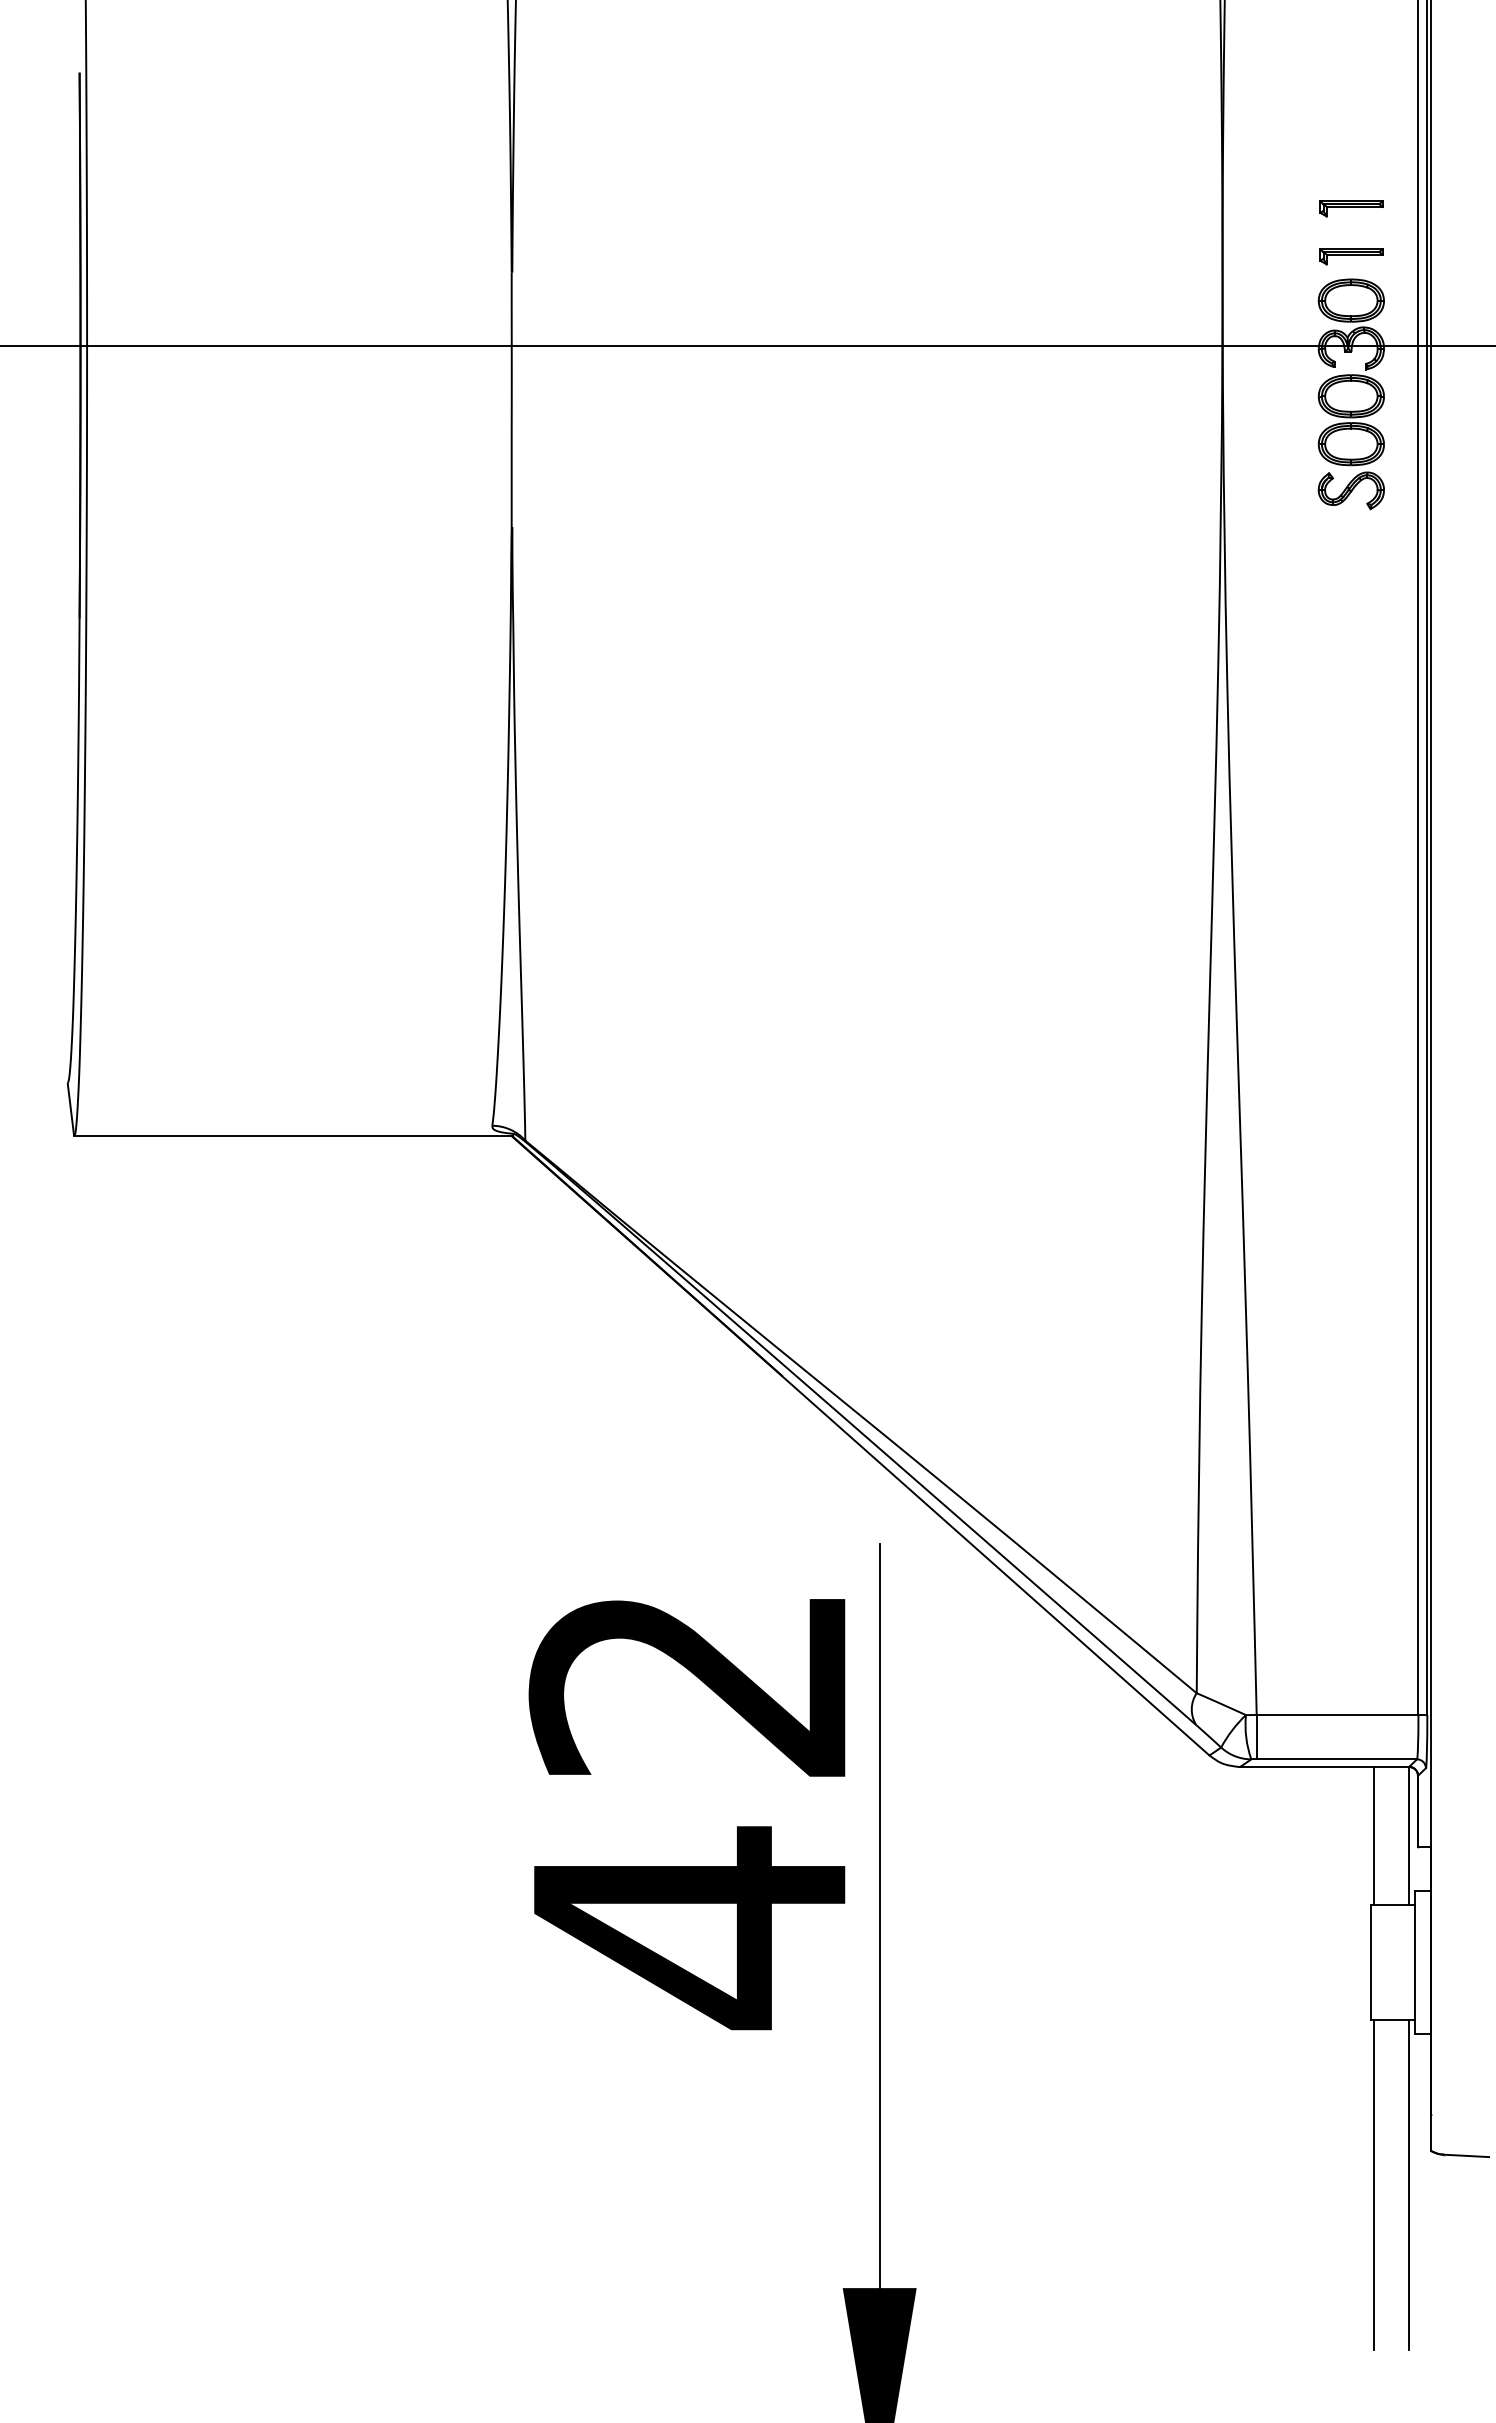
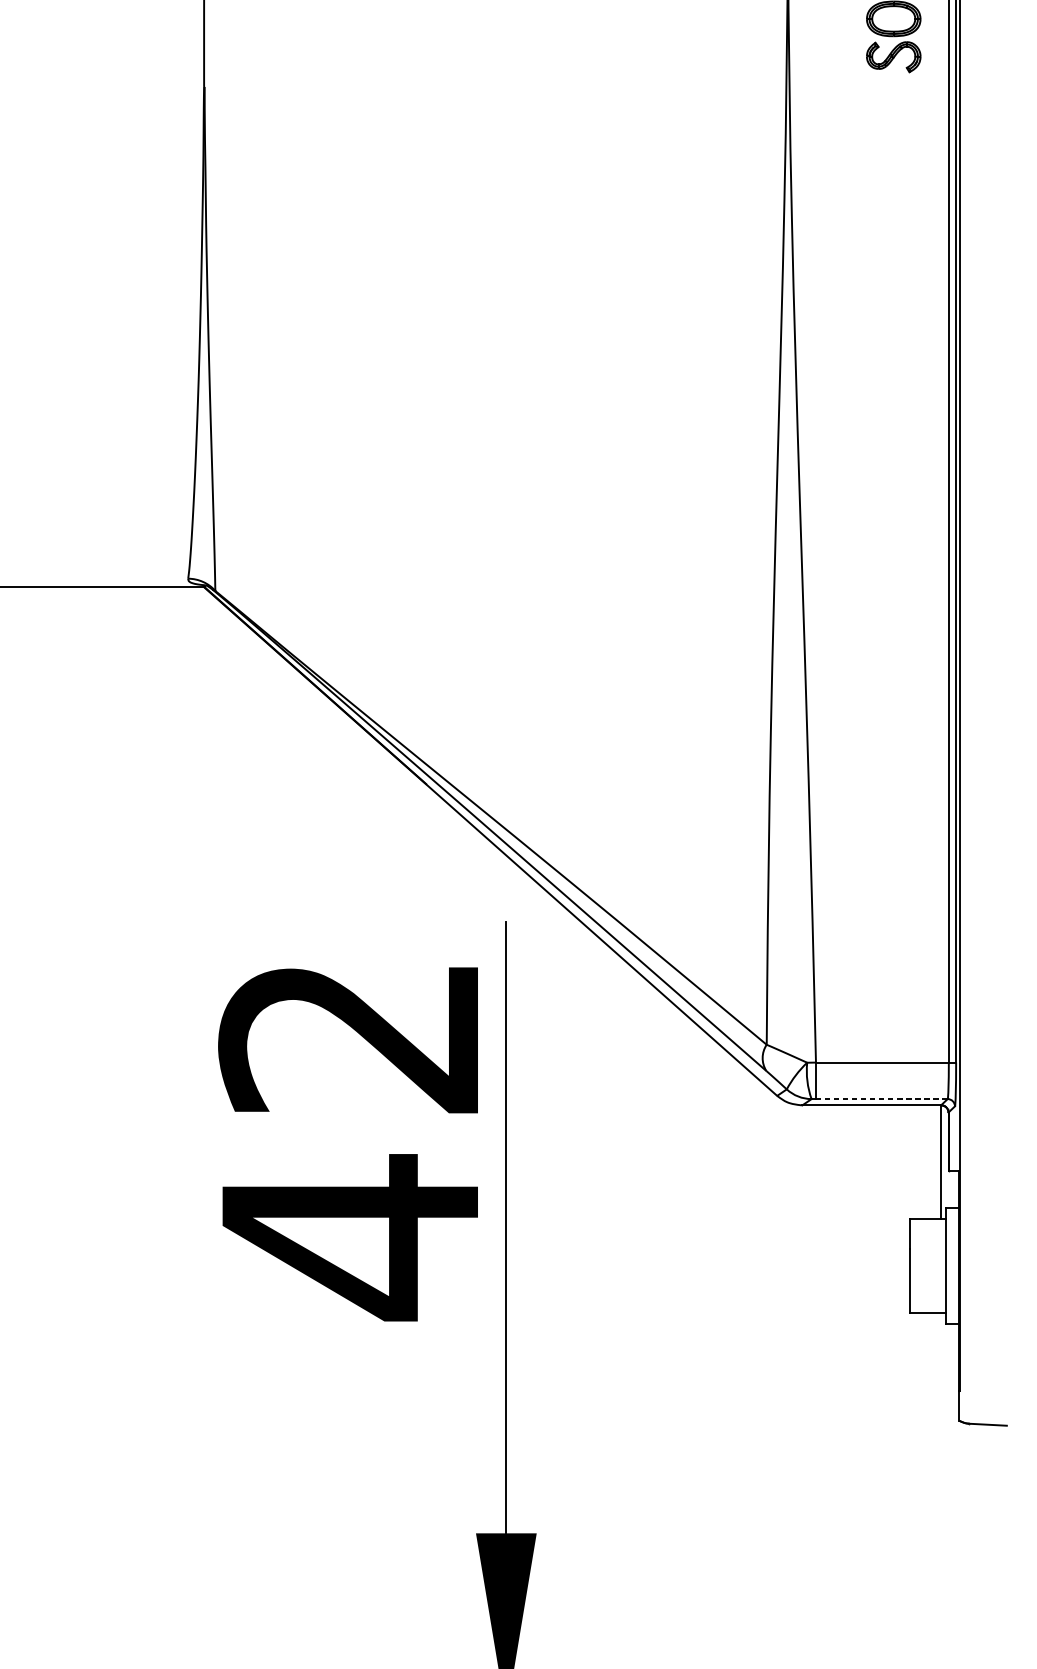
line: (1336, 1759) -> (881, 1099), solid -> dashed
line: (1373, 1835) -> (911, 1161), removed
line: (1373, 2185) -> (911, 1449), removed
line: (1409, 2185) -> (941, 1449), removed

